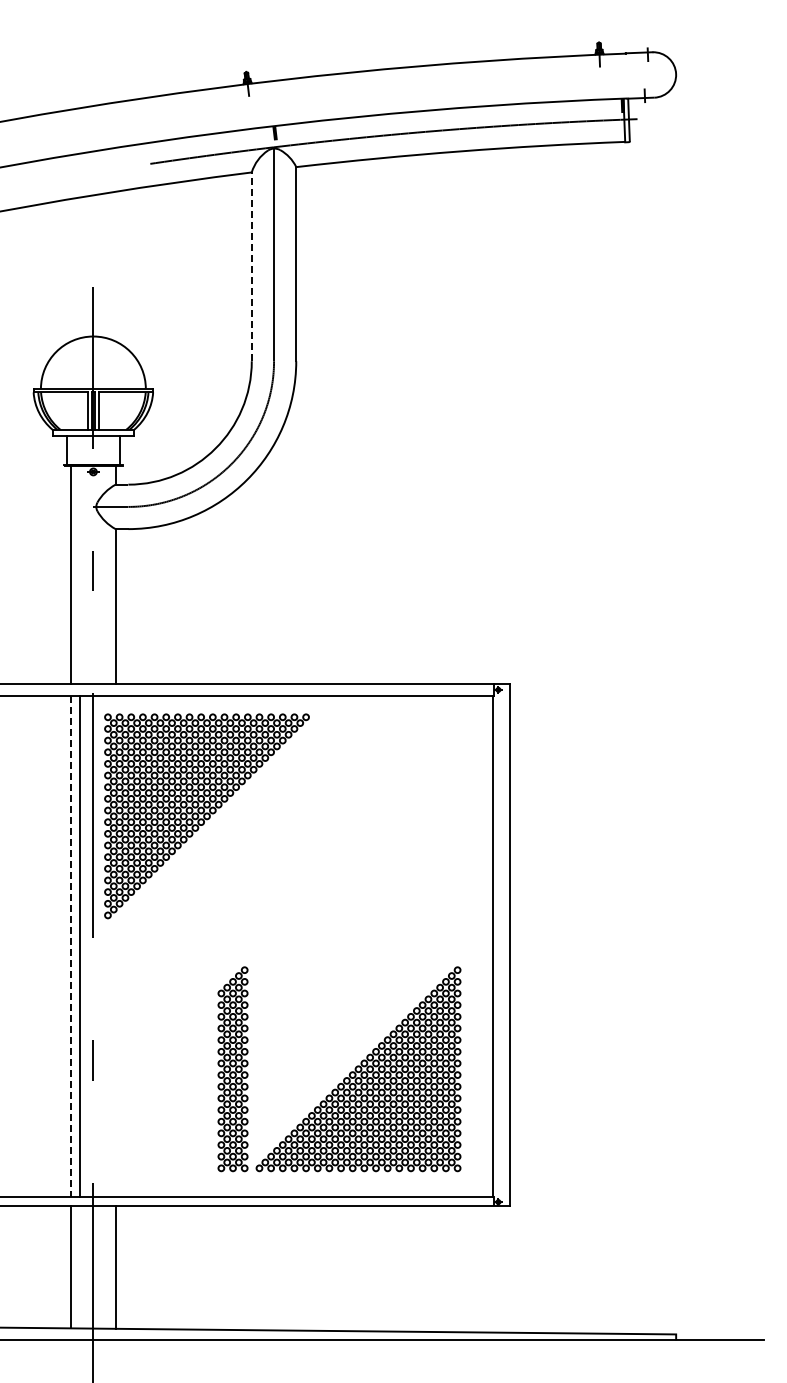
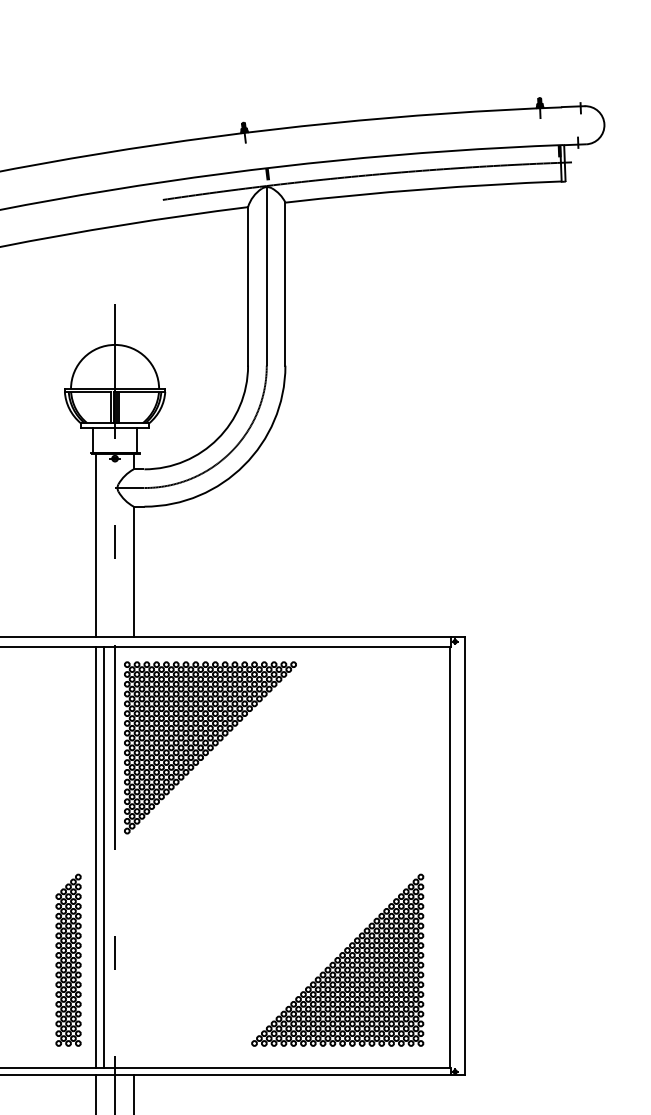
line: (251, 266) -> (247, 286), dashed -> solid
line: (70, 946) -> (95, 857), dashed -> solid
part: (232, 1069) -> (68, 960), moved

